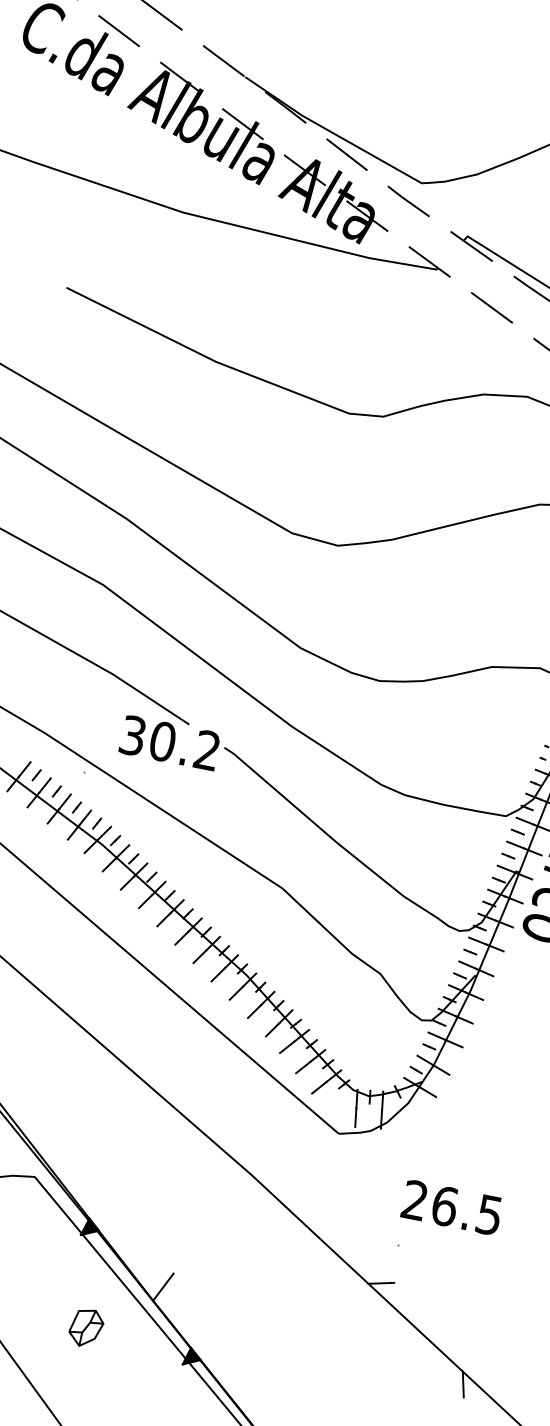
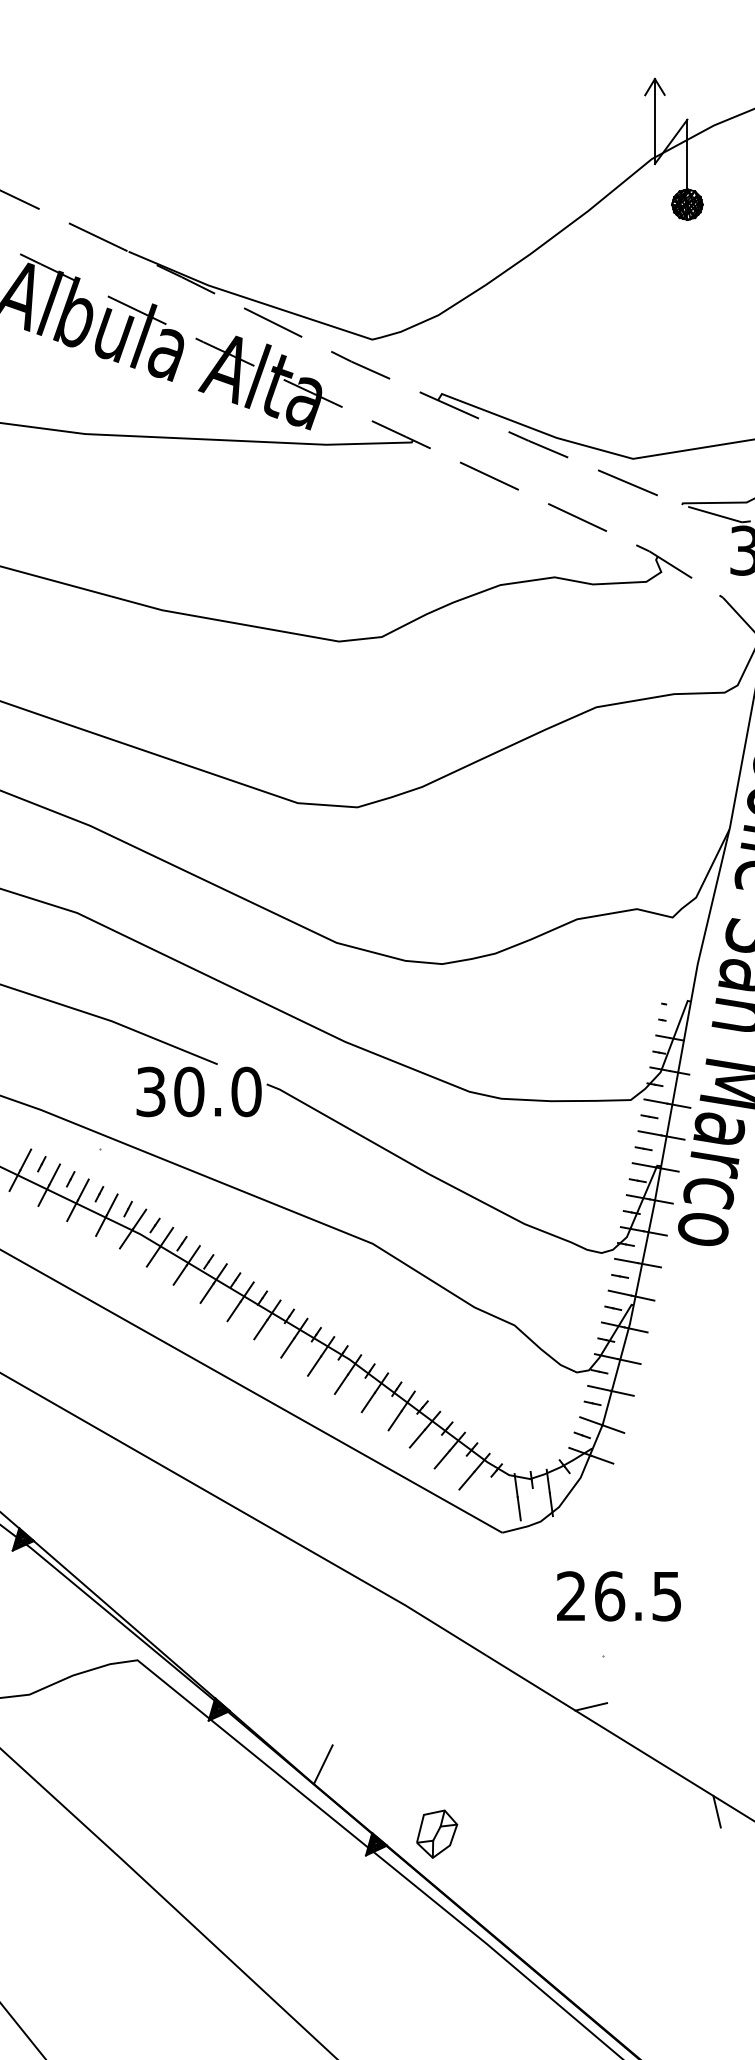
text: (207, 750) -> (246, 1091), 30.2 -> 30.0
text: (451, 1207) -> (618, 1596), moved
part: (86, 1327) -> (437, 1833), moved

